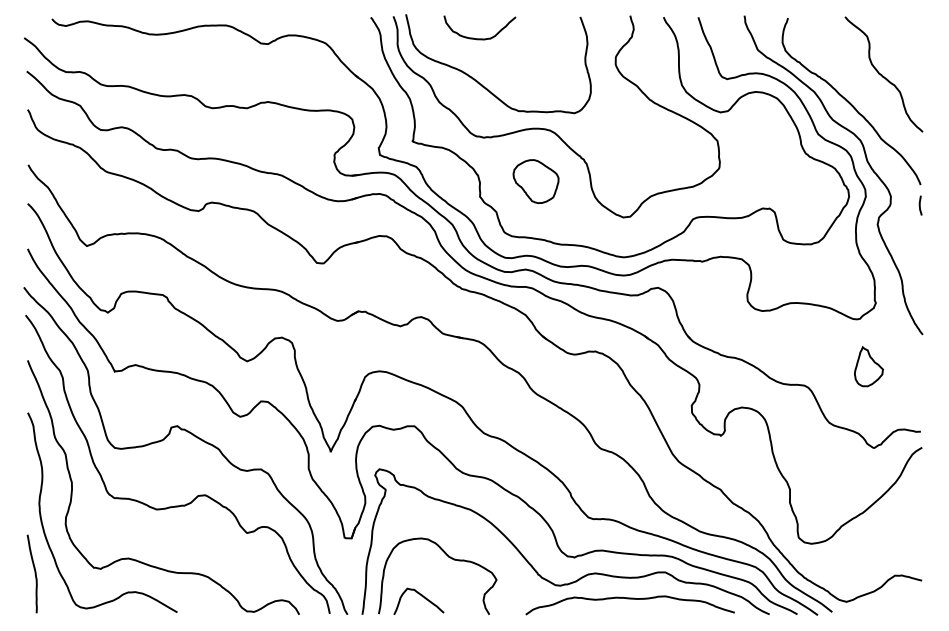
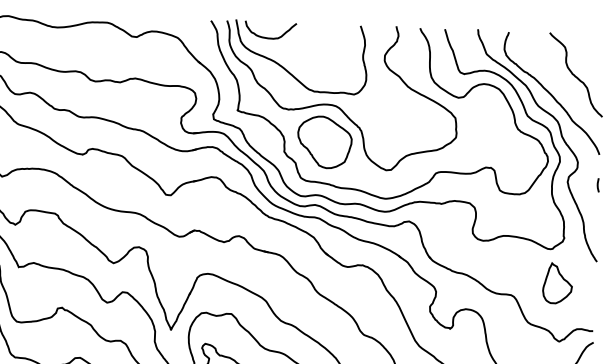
curve: (479, 38) -> (270, 37), moved
part: (535, 181) -> (324, 142), size x1.67
line: (920, 205) -> (598, 185), moved
part: (868, 366) -> (557, 283), size x1.43

